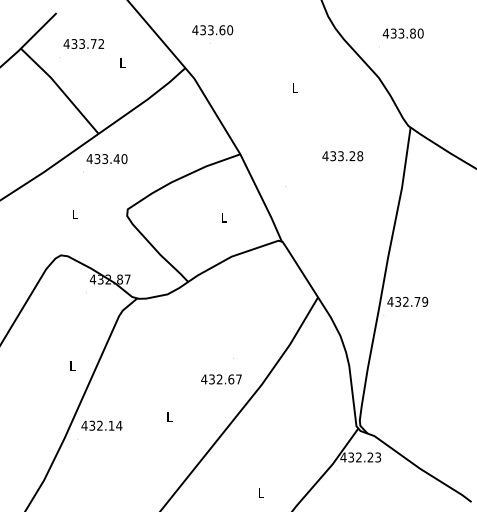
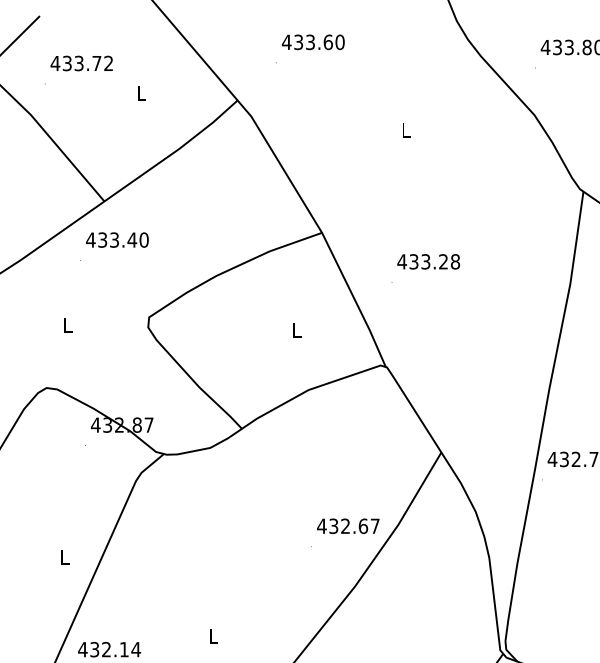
text: (212, 30) -> (313, 42), moved
text: (342, 156) -> (428, 262), moved
text: (221, 379) -> (348, 526), moved

